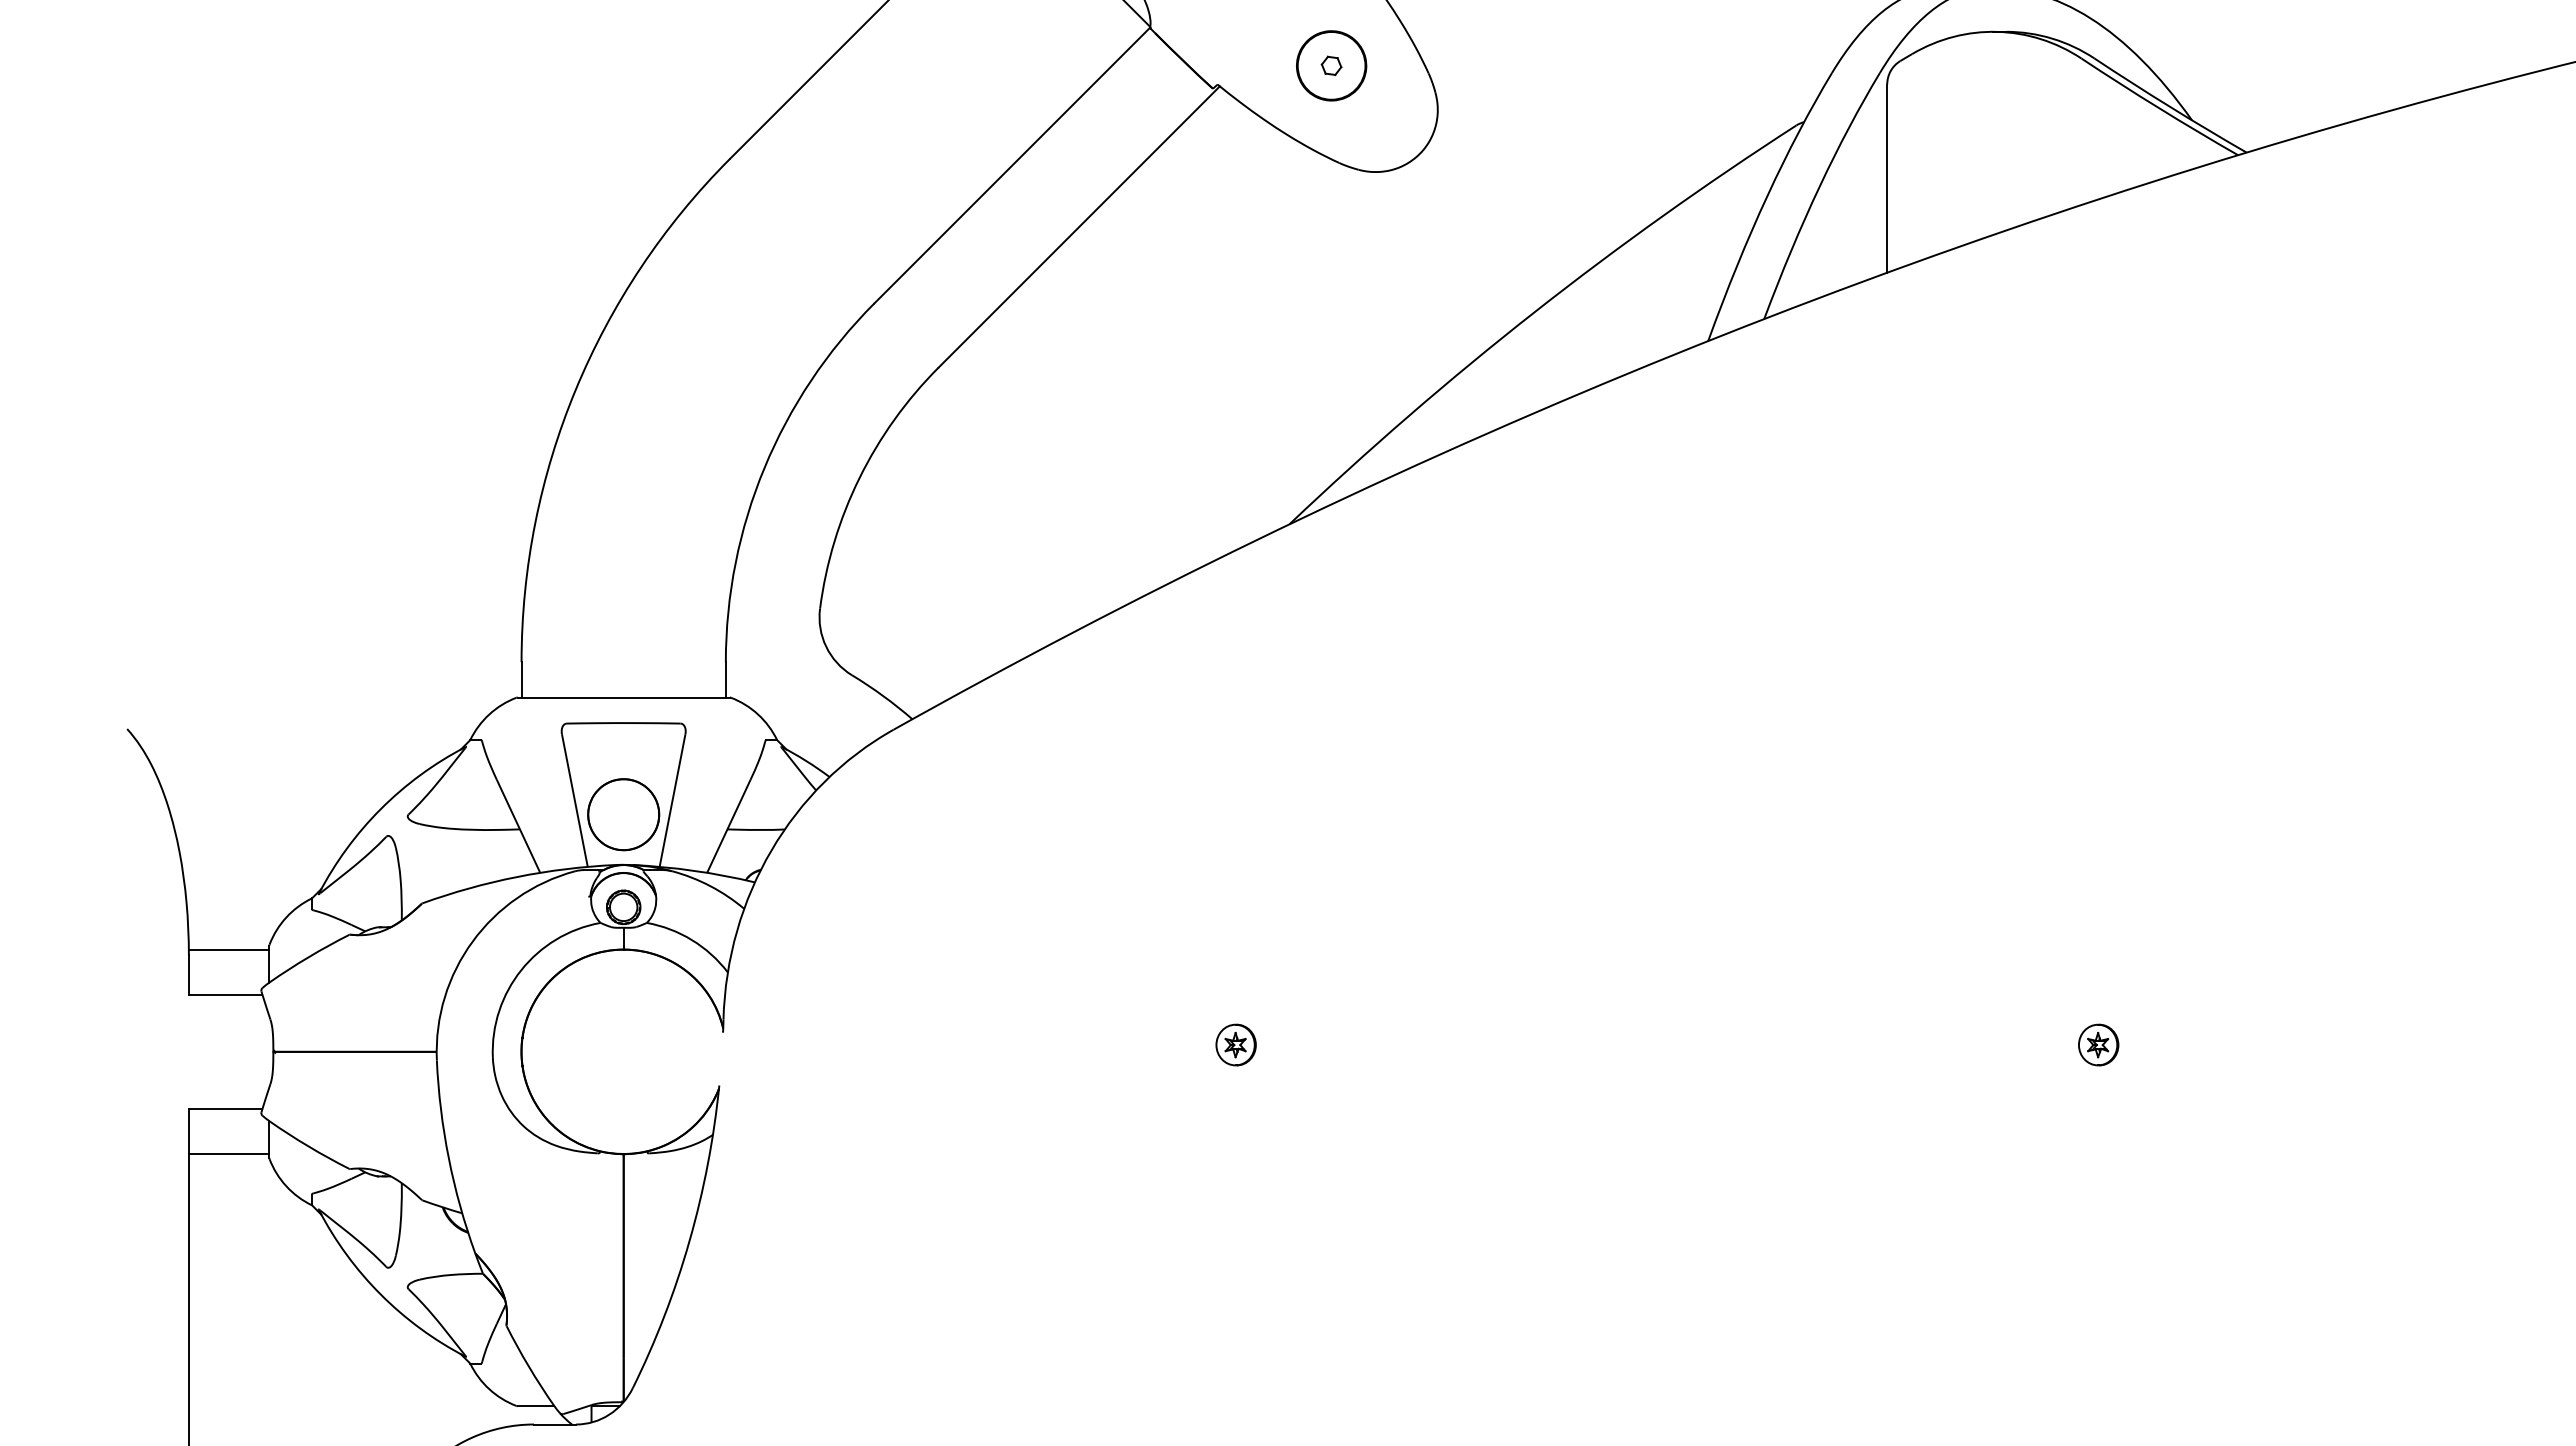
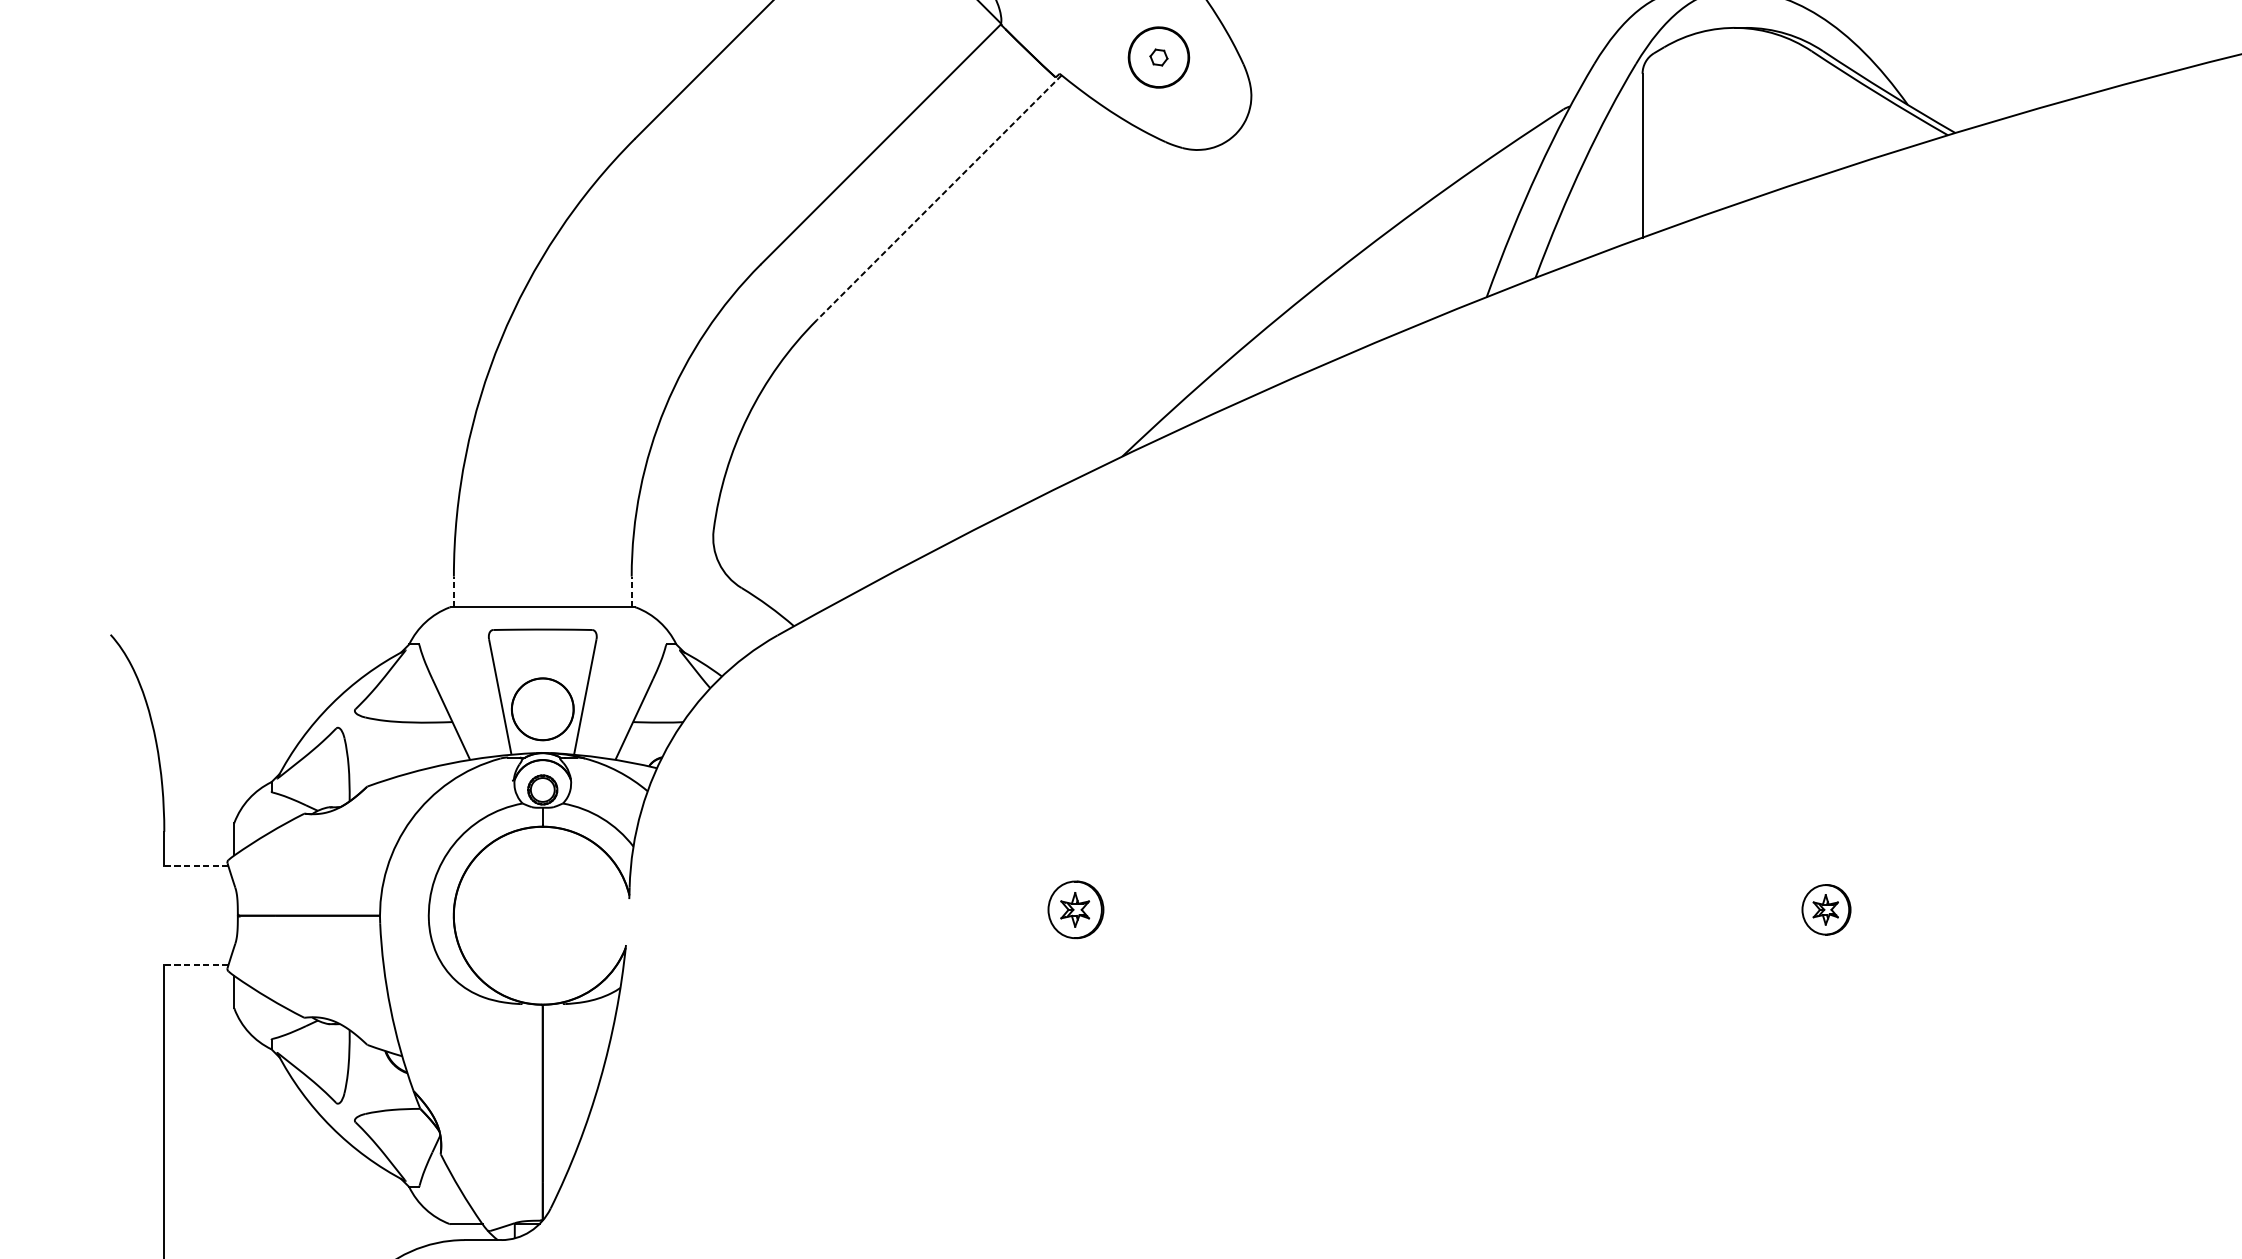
line: (1079, 226) -> (939, 197), solid -> dashed
line: (521, 679) -> (453, 591), solid -> dashed
line: (725, 679) -> (631, 591), solid -> dashed
line: (228, 949) -> (198, 826), removed
line: (225, 994) -> (196, 865), solid -> dashed
part: (1235, 1044) -> (1075, 909), size x1.6
part: (2098, 1044) -> (1826, 909), size x1.4
line: (225, 1108) -> (196, 965), solid -> dashed
line: (228, 1153) -> (198, 1004), removed

